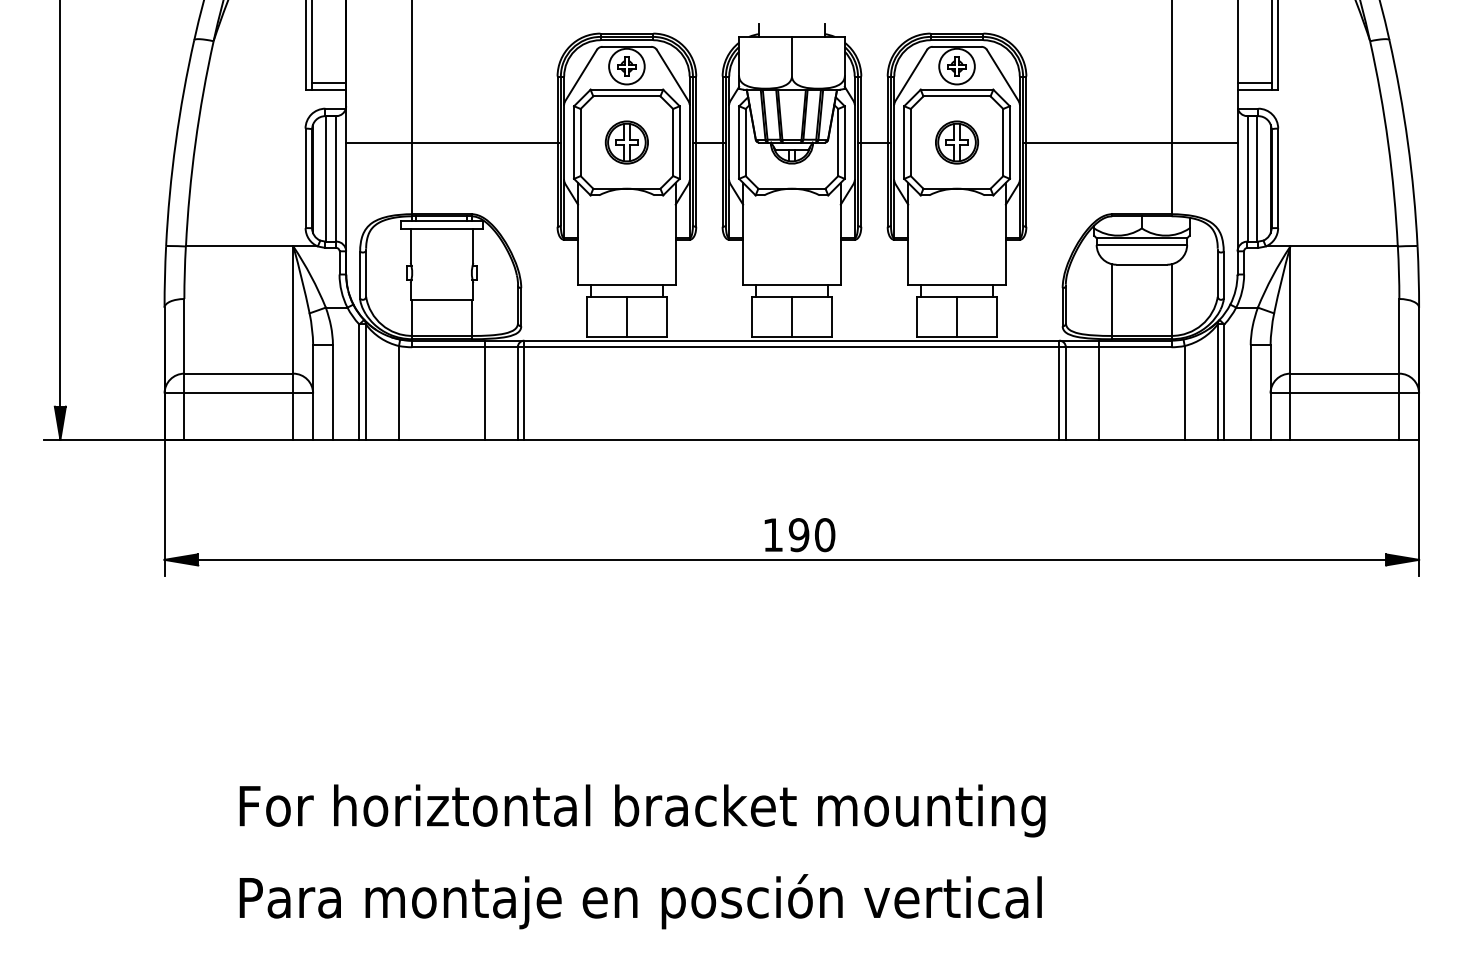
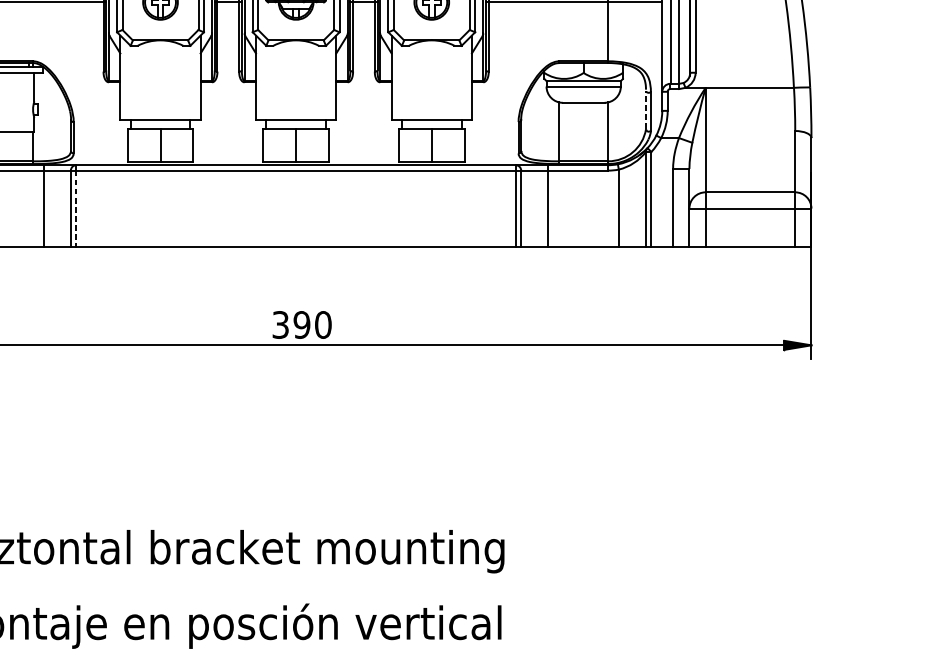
line: (1217, 273) -> (645, 110), solid -> dashed
line: (524, 393) -> (76, 208), solid -> dashed
text: (772, 535) -> (280, 325), 190 -> 390

